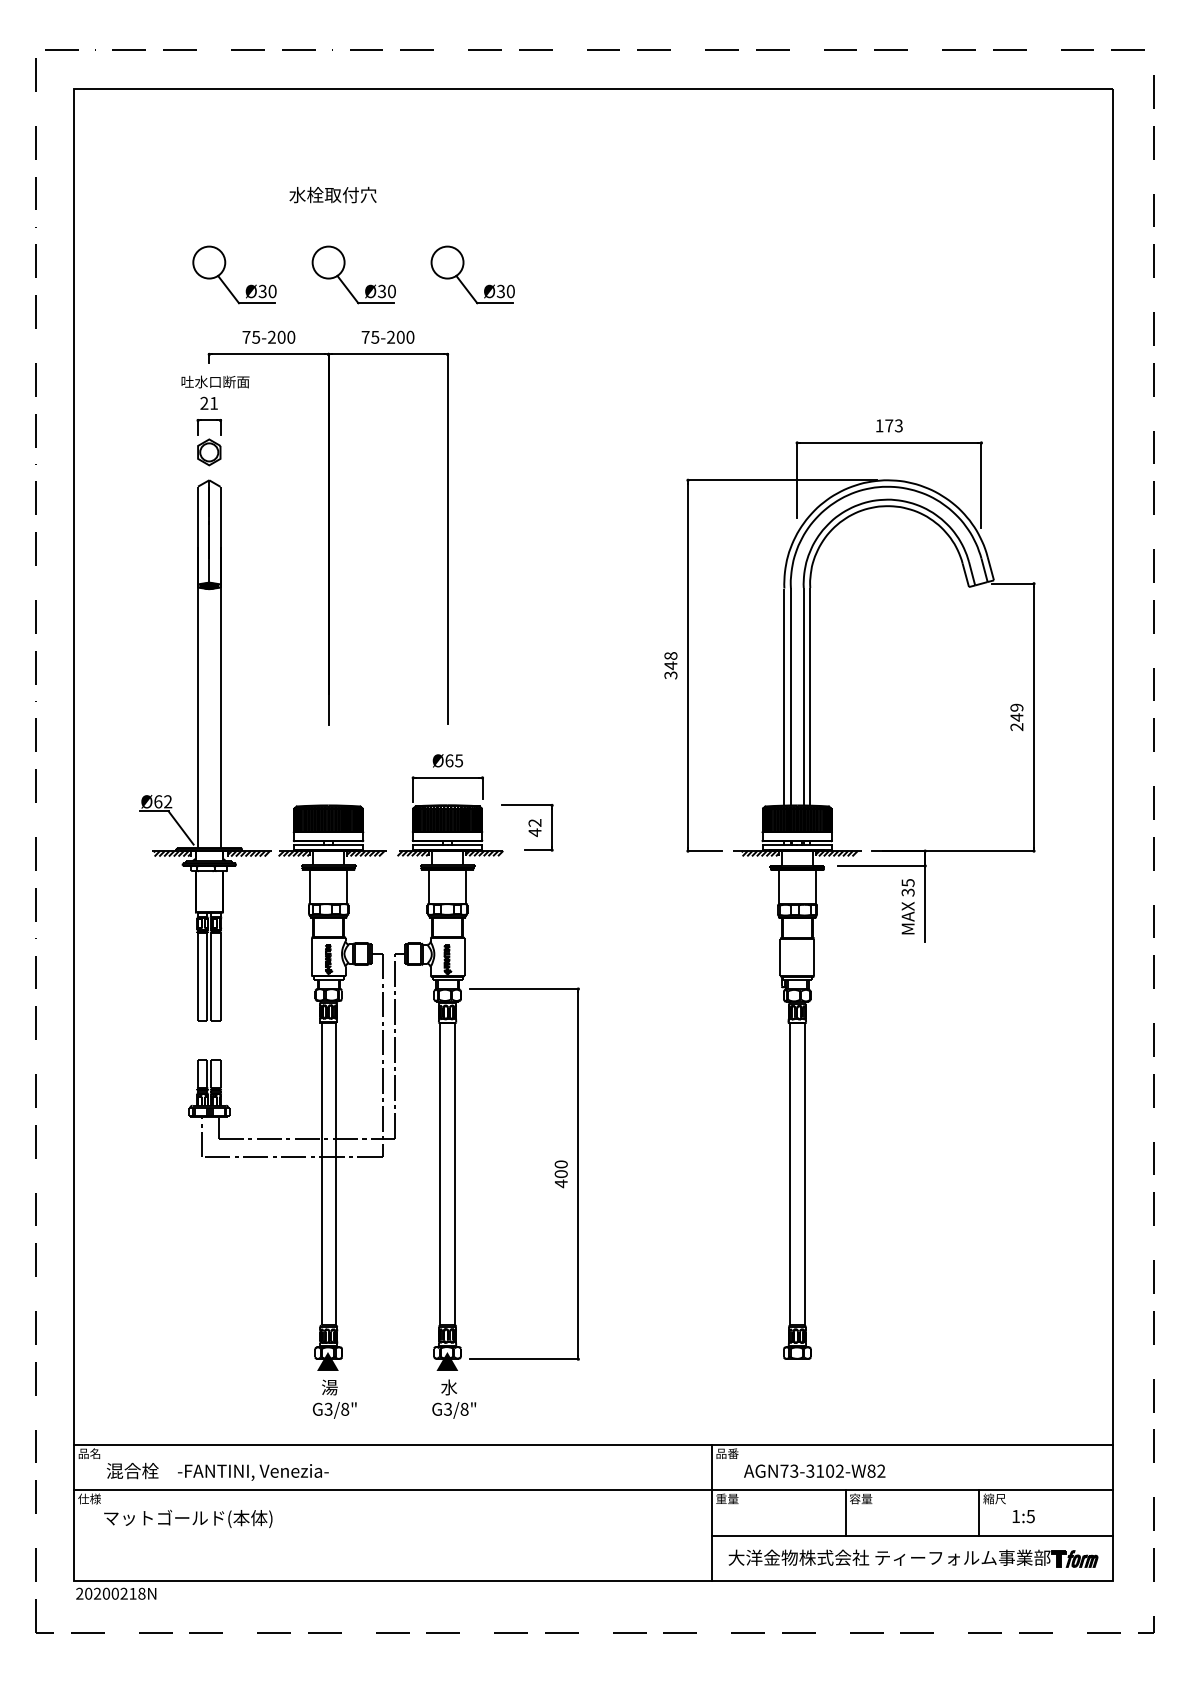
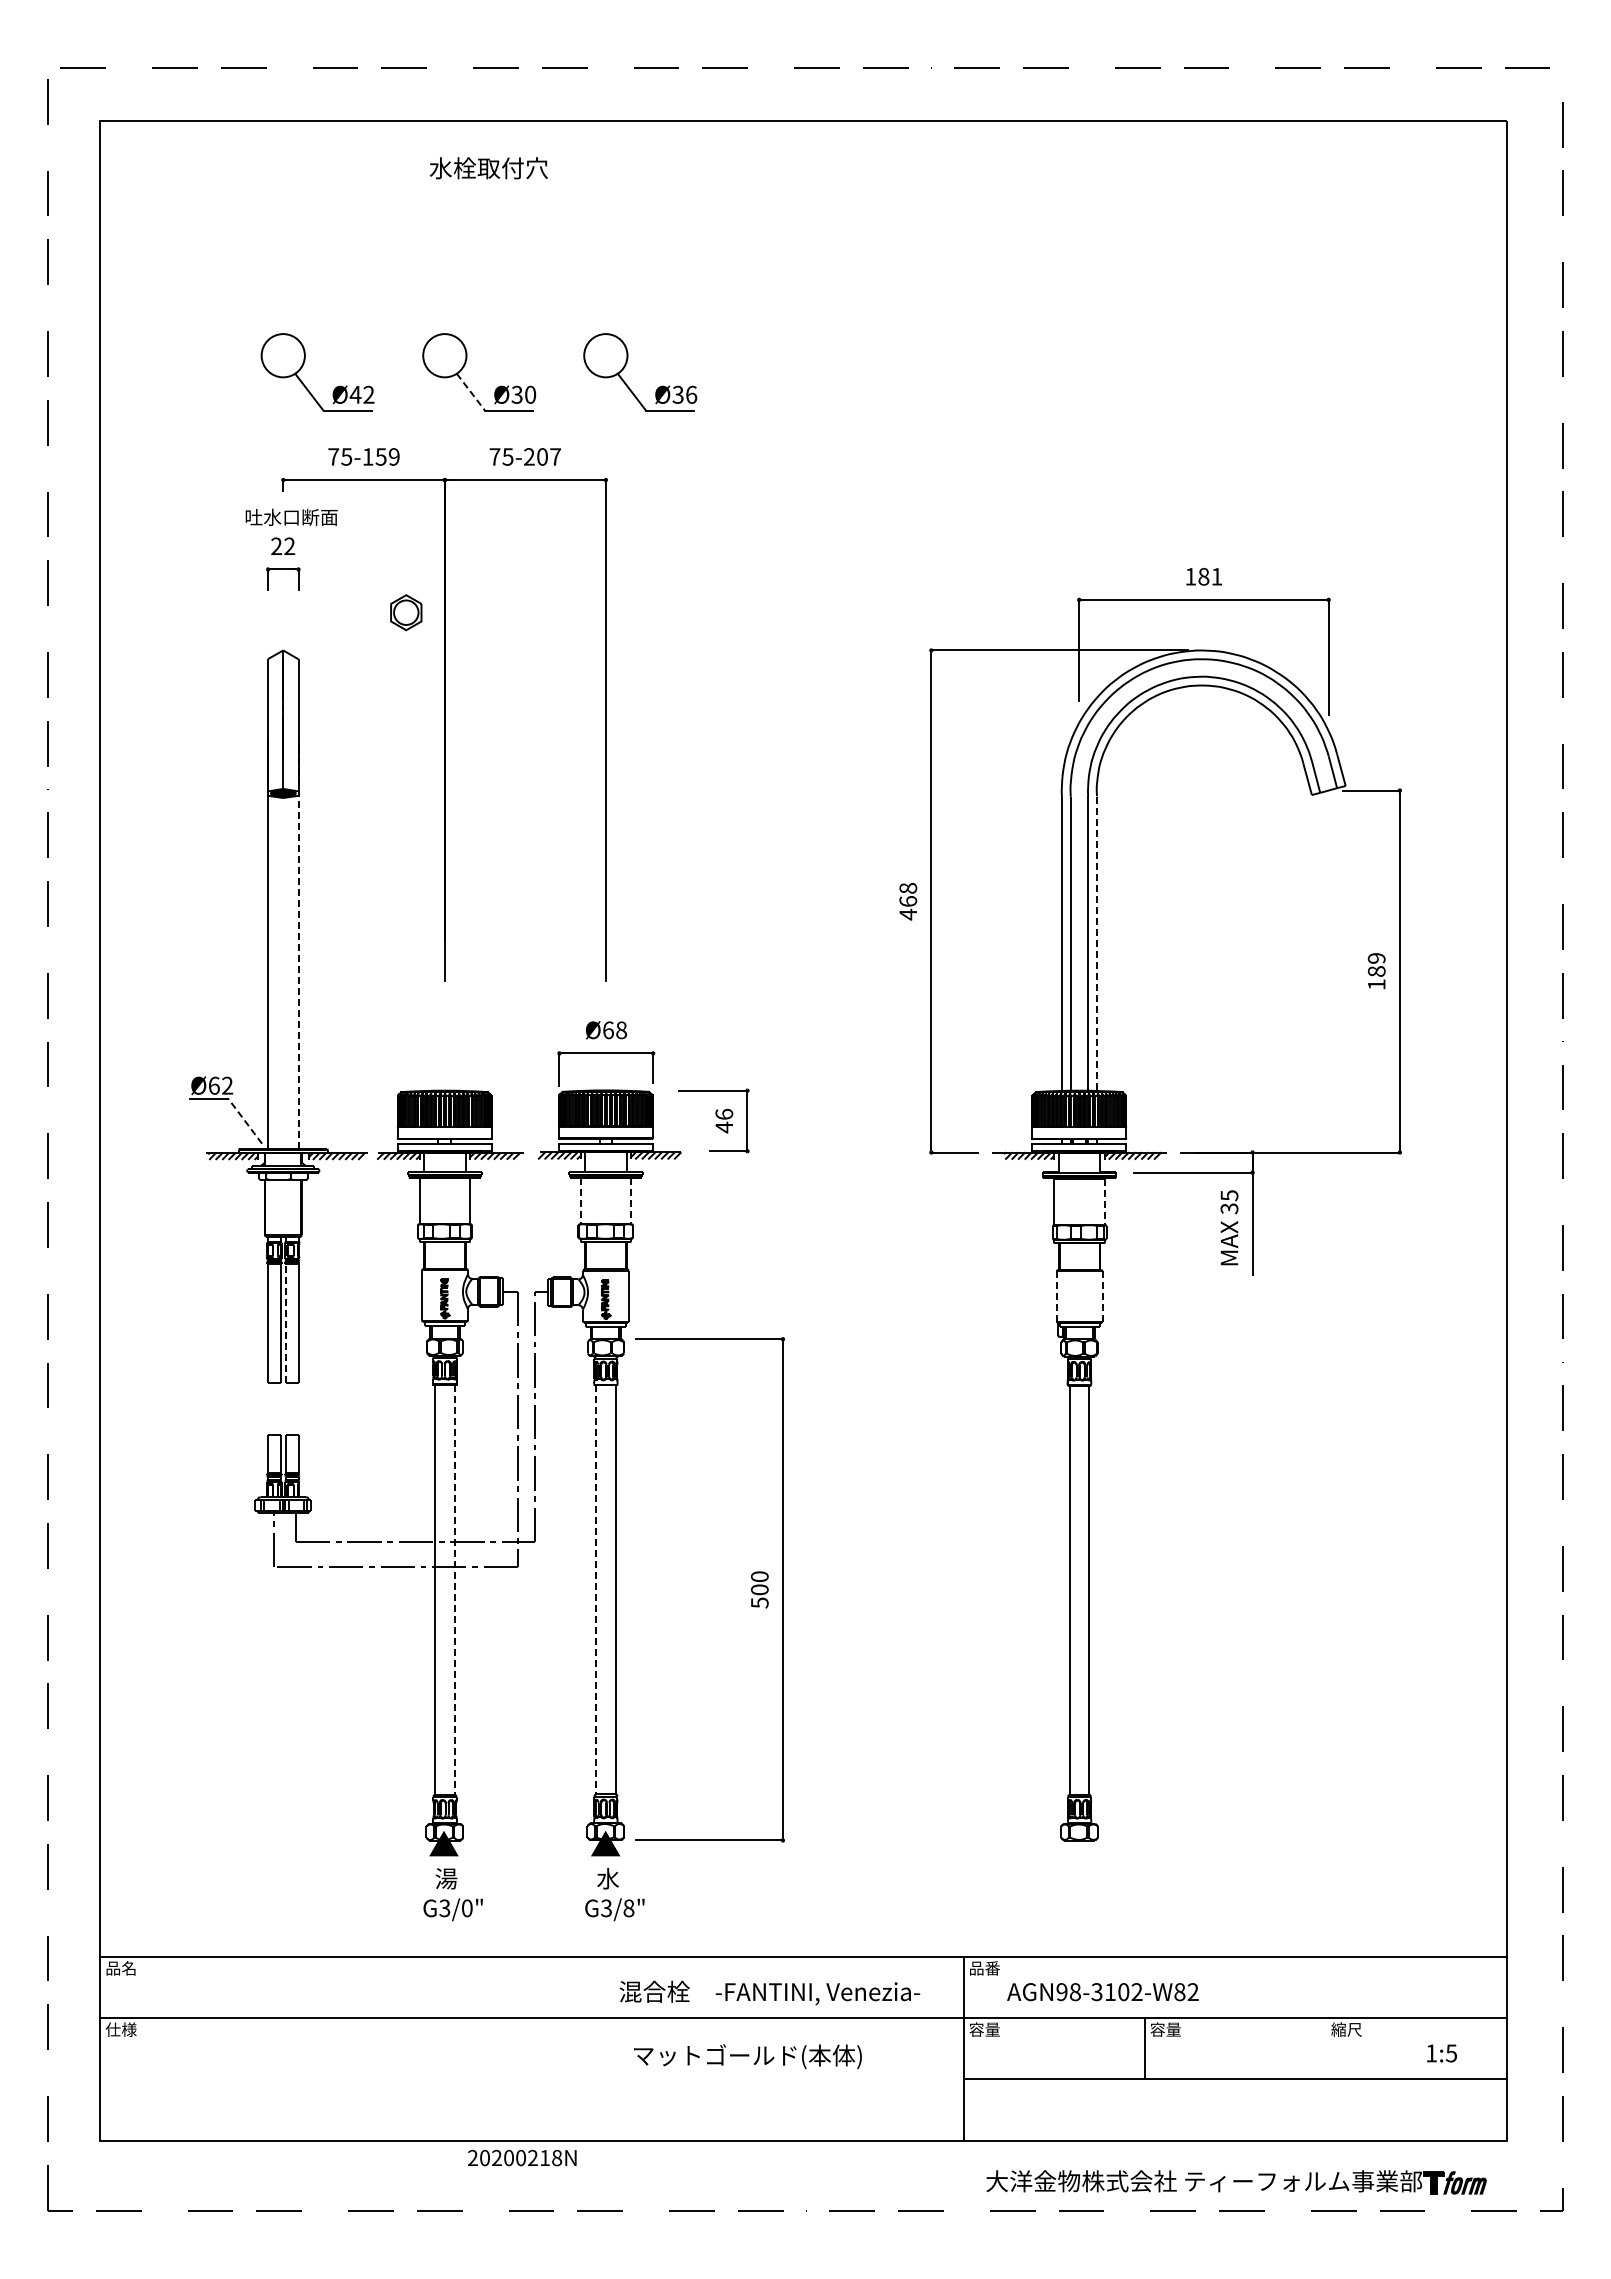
text: (332, 195) -> (488, 168), moved
line: (348, 289) -> (471, 392), solid -> dashed
text: (267, 291) -> (361, 394), Ø30 -> Ø42
text: (510, 291) -> (691, 394), Ø30 -> Ø36
text: (281, 337) -> (380, 456), 75-200 -> 75-159
text: (410, 337) -> (555, 456), 75-200 -> 75-207
text: (213, 402) -> (289, 545), 21 -> 22
text: (894, 425) -> (1210, 576), 173 -> 181
part: (209, 452) -> (406, 612), moved
text: (671, 670) -> (908, 907), 348 -> 468
line: (809, 695) -> (1096, 942), solid -> dashed
line: (220, 697) -> (298, 944), solid -> dashed
text: (1016, 721) -> (1376, 977), 249 -> 189
text: (459, 760) -> (621, 1030), Ø65 -> Ø68
text: (535, 822) -> (724, 1113), 42 -> 46
line: (180, 827) -> (244, 1120), solid -> dashed
line: (428, 887) -> (580, 1201), solid -> dashed
line: (466, 887) -> (631, 1201), solid -> dashed
line: (815, 888) -> (1104, 1202), solid -> dashed
line: (780, 957) -> (1056, 1296), solid -> dashed
line: (814, 957) -> (1102, 1296), solid -> dashed
line: (210, 977) -> (285, 1323), solid -> dashed
line: (335, 1174) -> (454, 1590), solid -> dashed
line: (440, 1174) -> (596, 1590), solid -> dashed
text: (561, 1183) -> (759, 1602), 400 -> 500
text: (344, 1409) -> (466, 1908), G3/8" -> G3/0"
text: (217, 1471) -> (769, 1992), moved
text: (789, 1471) -> (1068, 1992), AGN73-3102-W82 -> AGN98-3102-W82
text: (721, 1498) -> (976, 2029), 重量 -> 容量
line: (979, 1512) -> (1325, 2048), removed
text: (1023, 1516) -> (1441, 2053), moved
text: (188, 1518) -> (747, 2056), moved
part: (913, 1558) -> (1236, 2182), moved
text: (116, 1593) -> (522, 2157), moved

